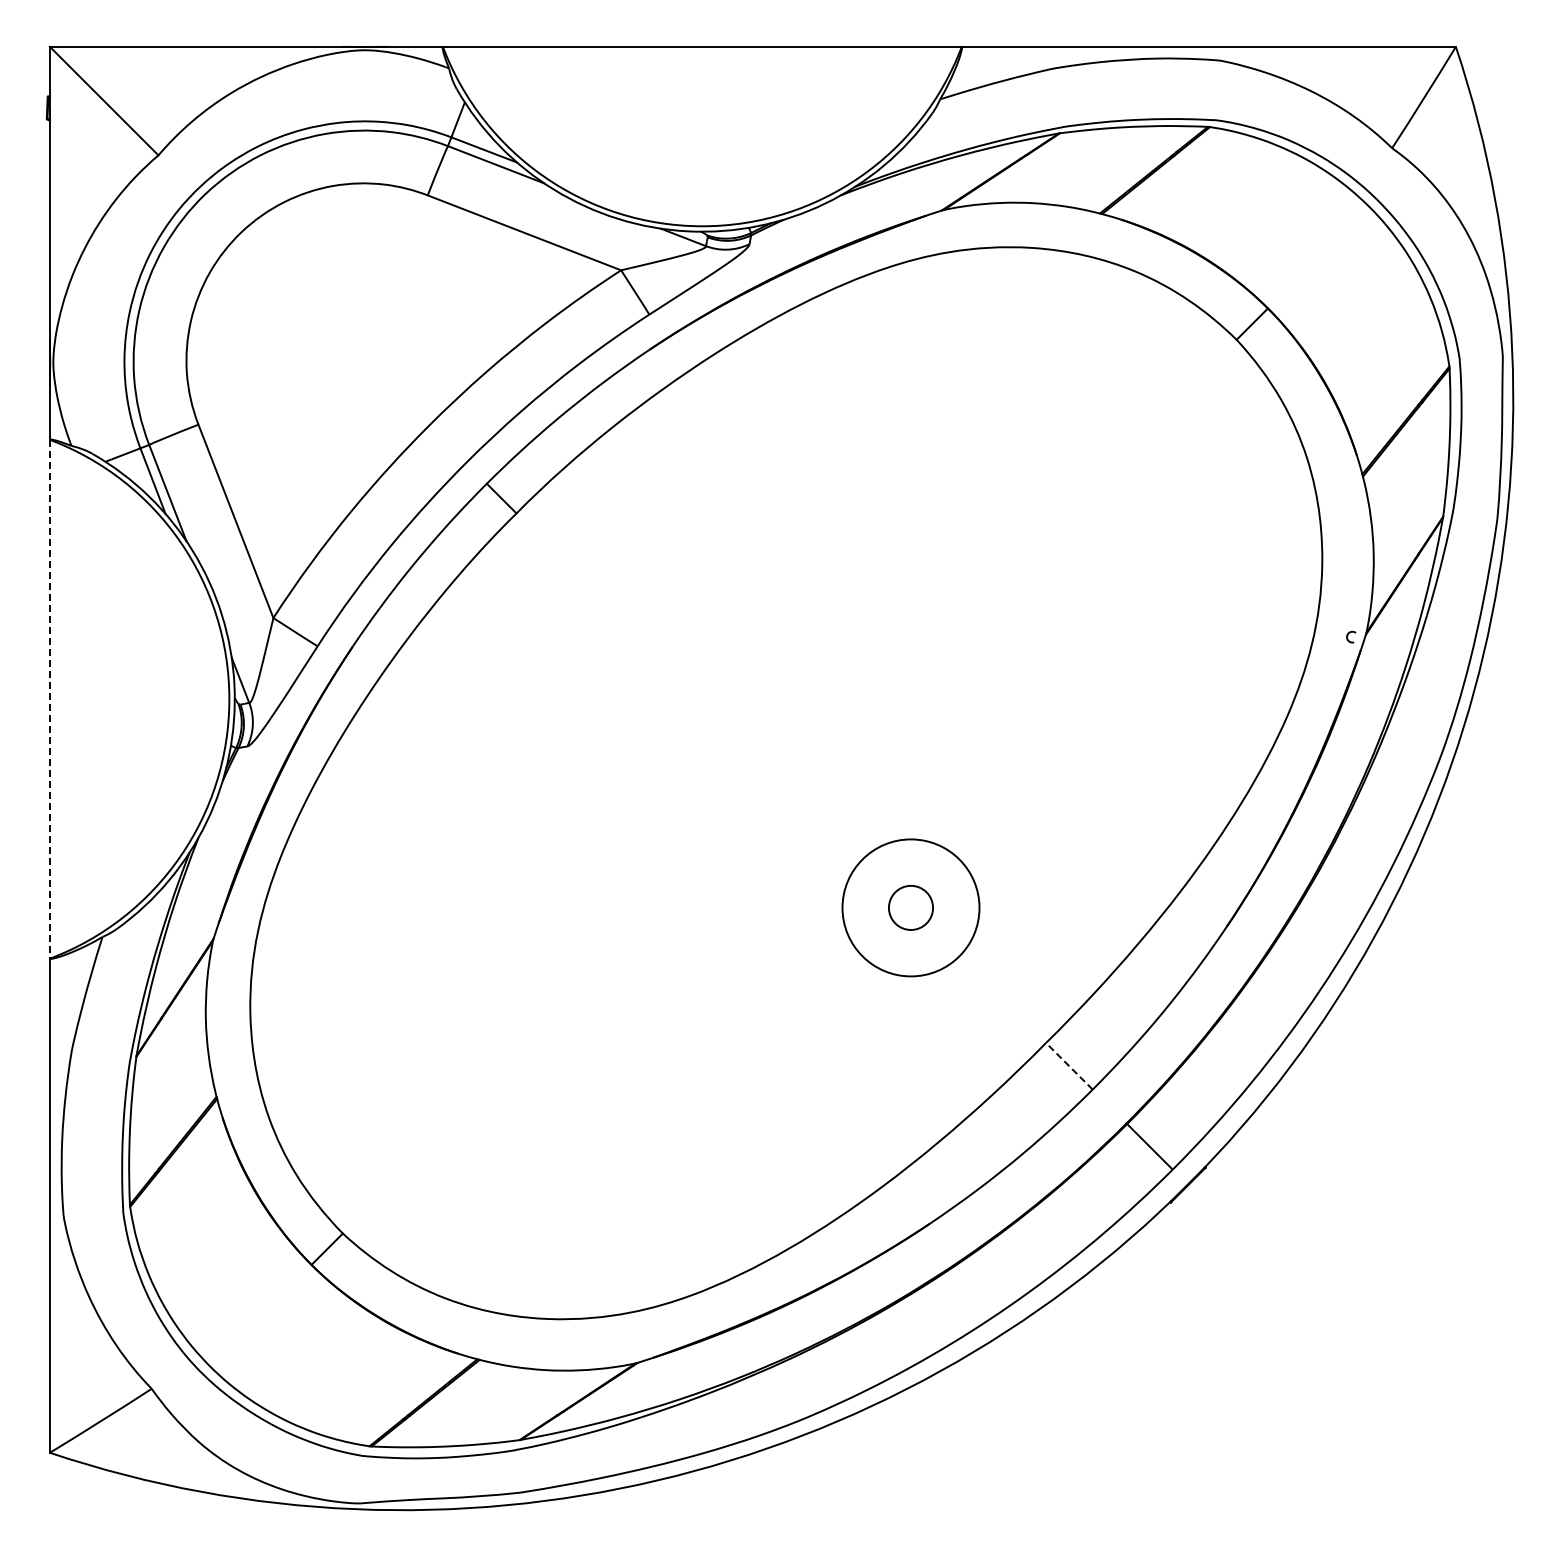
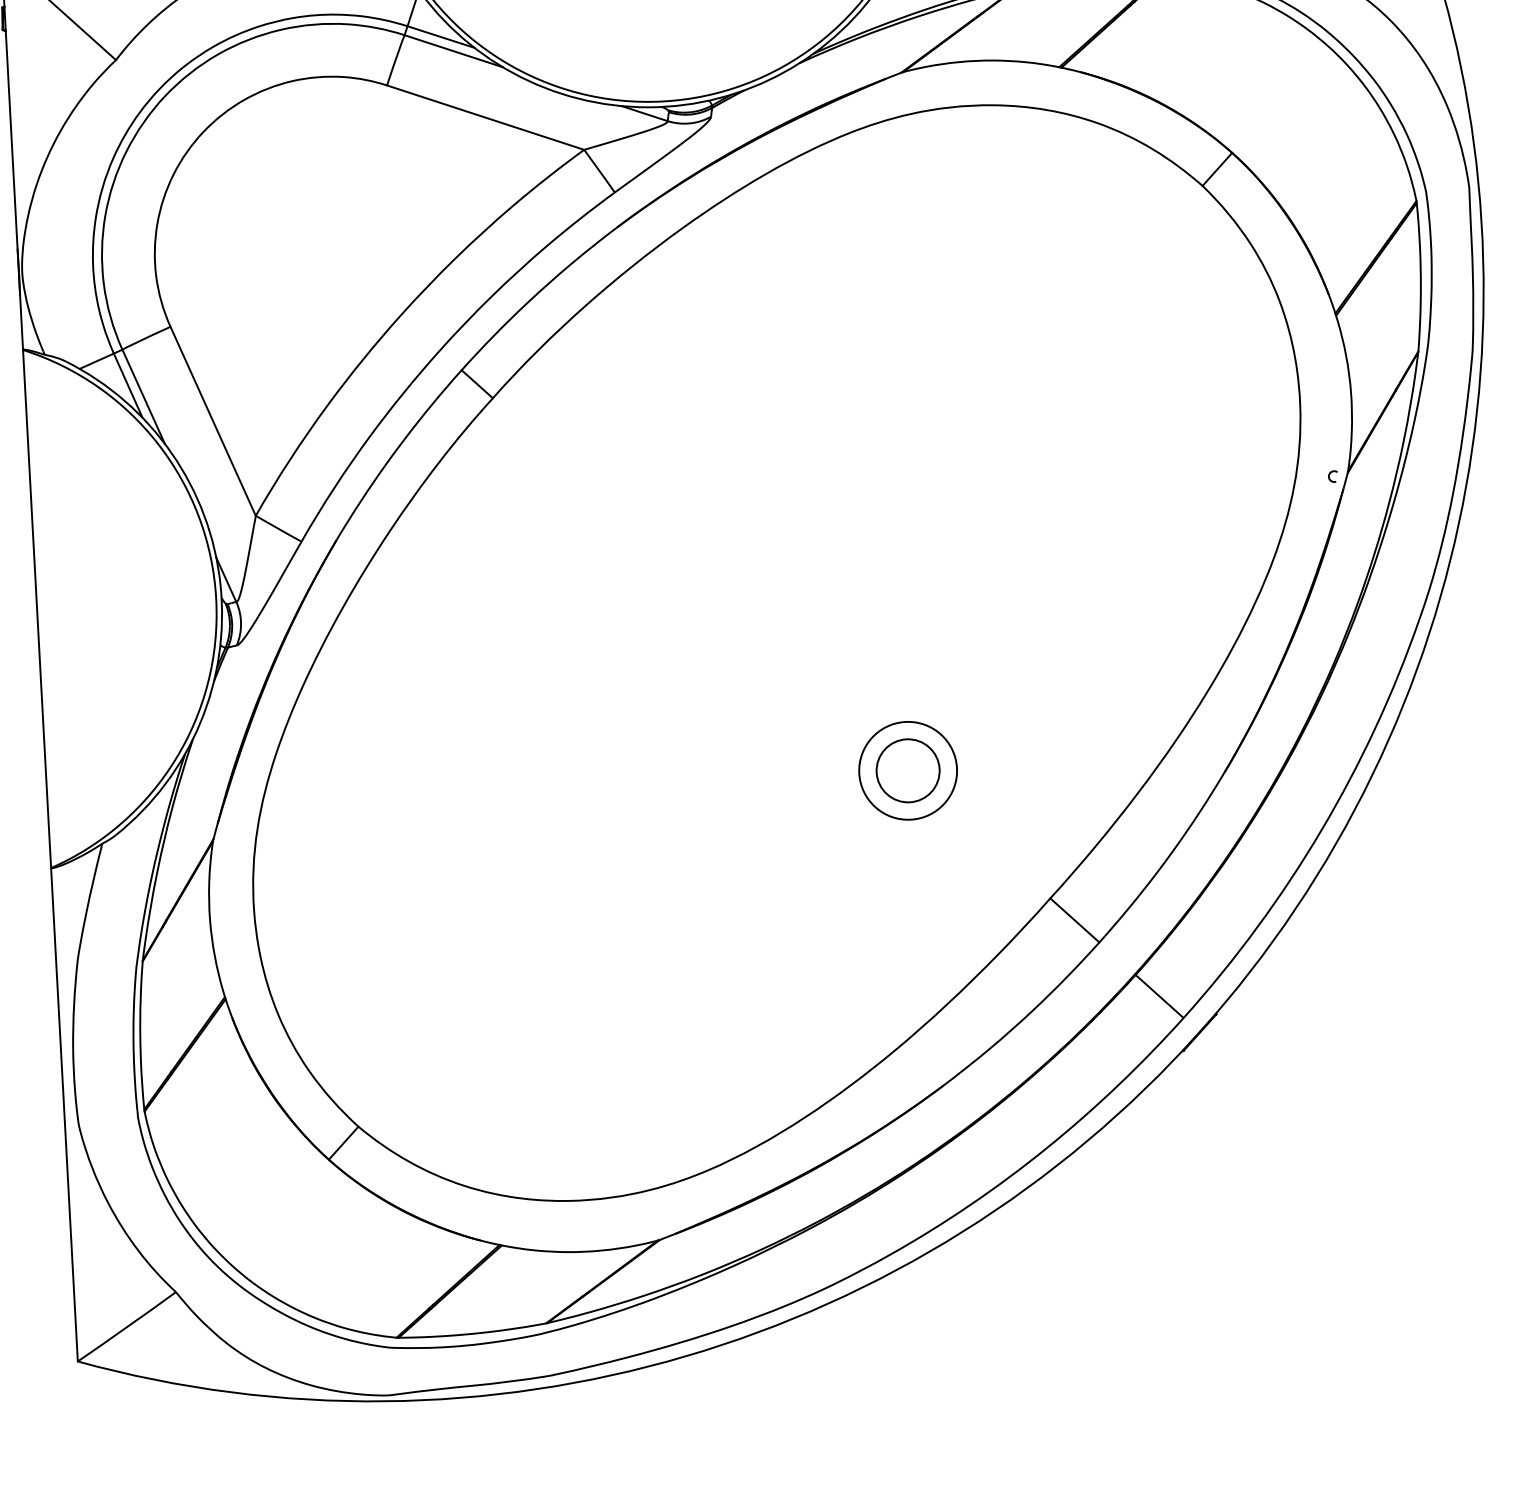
line: (49, 699) -> (36, 609), dashed -> solid
circle: (910, 907) -> (907, 770), size x0.71
circle: (910, 907) -> (907, 770), size x1.43
line: (1069, 1066) -> (1074, 920), dashed -> solid

